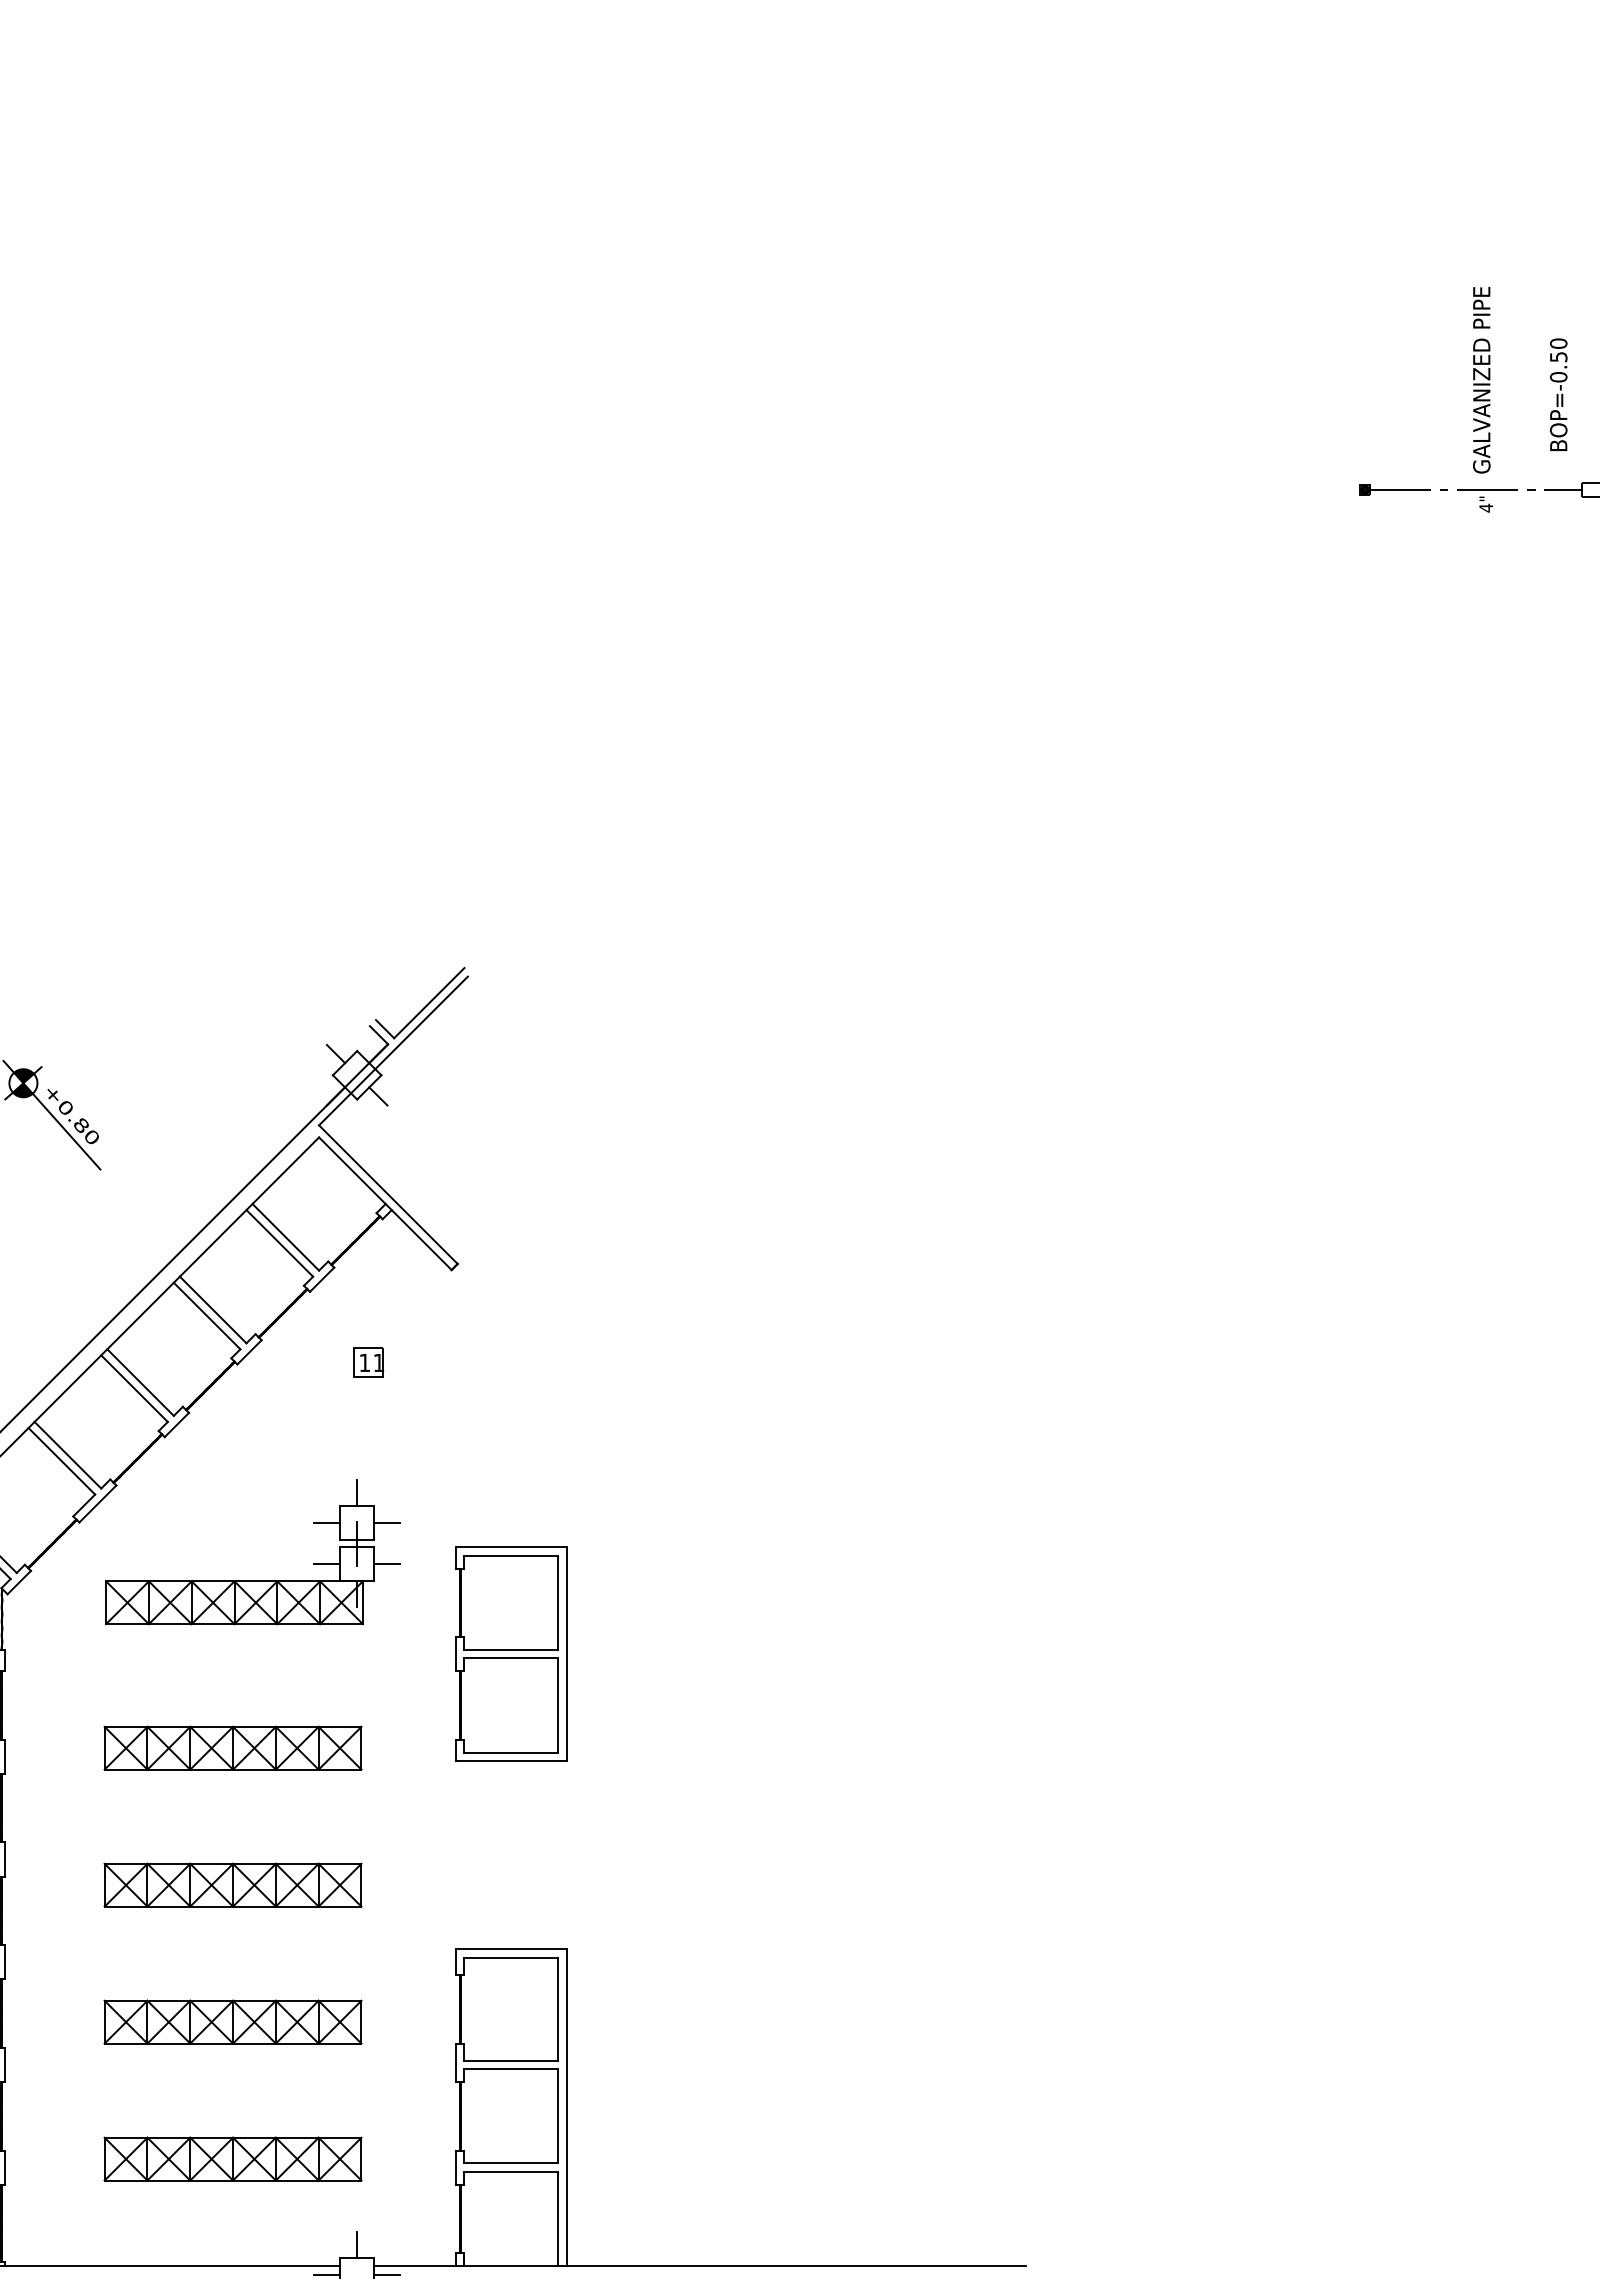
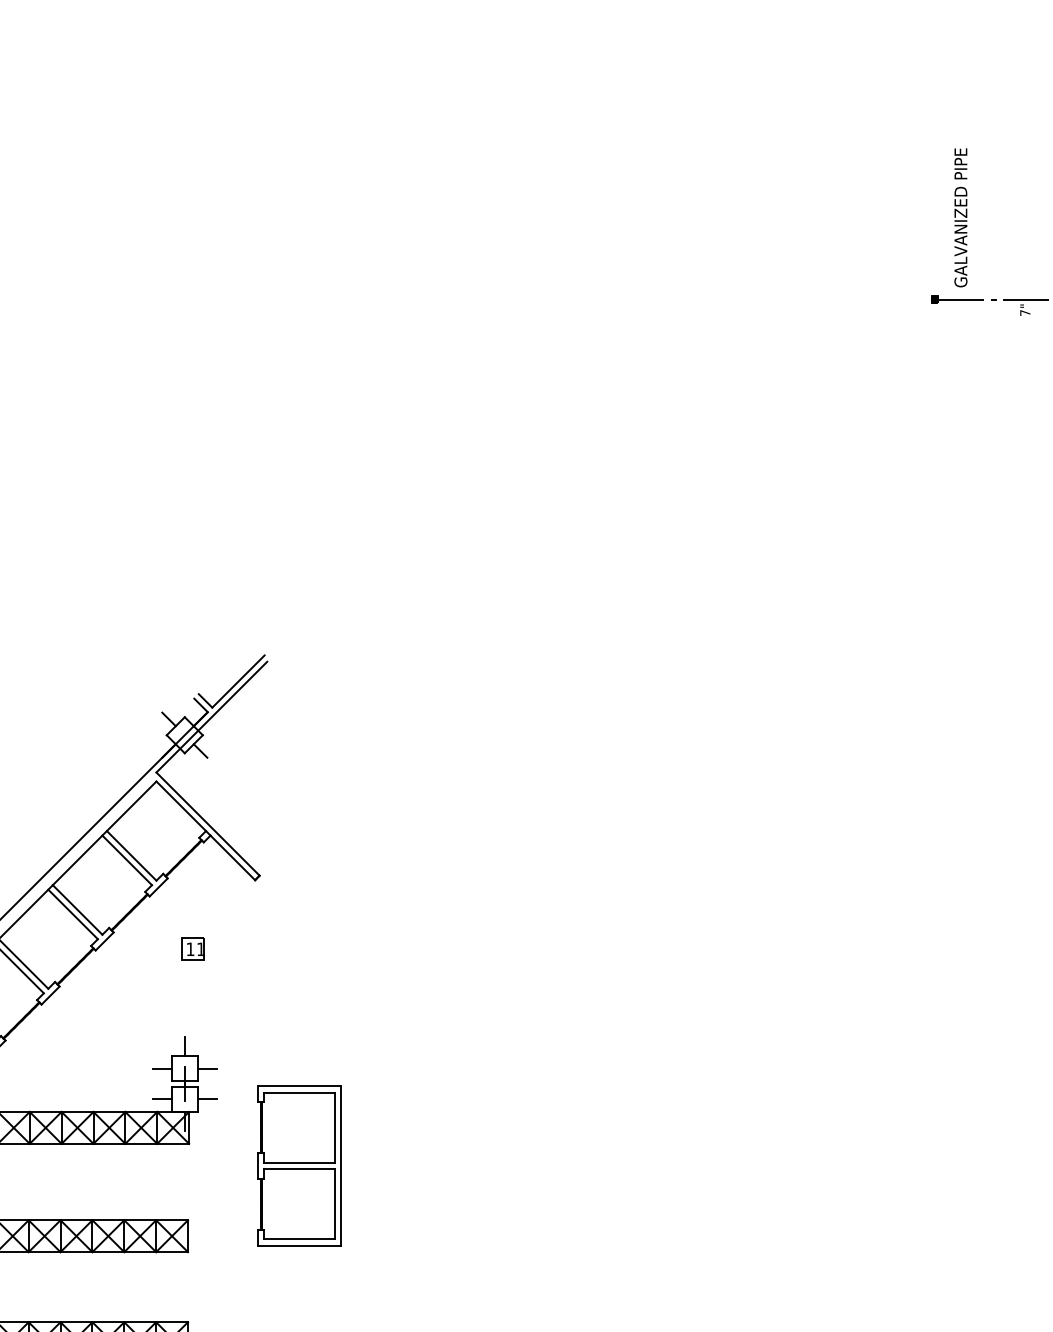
text: (1481, 380) -> (960, 218), moved
text: (1486, 507) -> (1025, 312), 4" -> 7"

